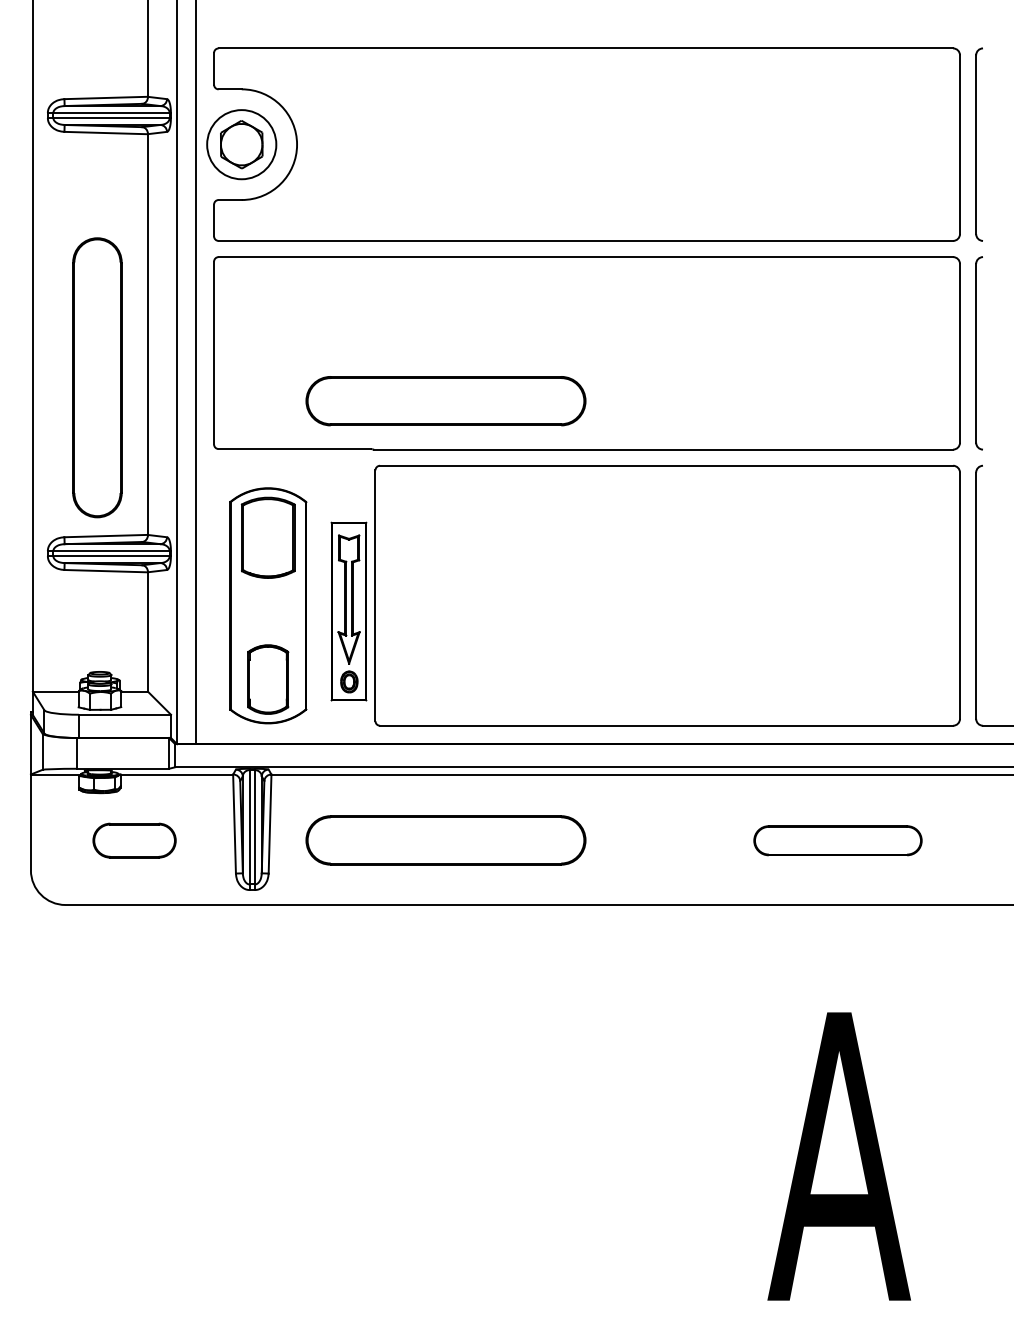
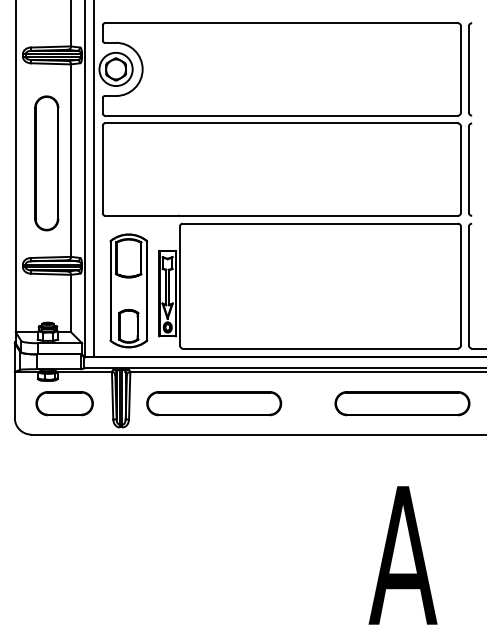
part: (96, 377) -> (46, 163), moved
part: (446, 400) -> (214, 192), removed
part: (134, 840) -> (64, 403), size x1.43
part: (838, 840) -> (402, 403), size x1.67

